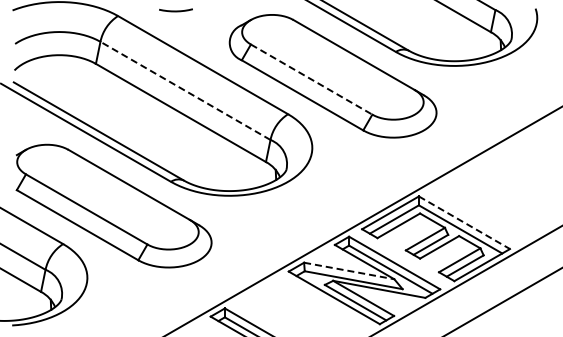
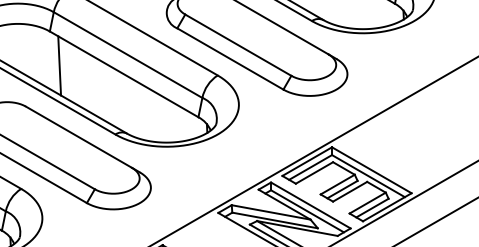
line: (312, 79) -> (239, 45), dashed -> solid
line: (185, 90) -> (128, 54), dashed -> solid
line: (106, 103) -> (59, 66), added
line: (464, 222) -> (371, 170), dashed -> solid
line: (349, 270) -> (271, 212), dashed -> solid

